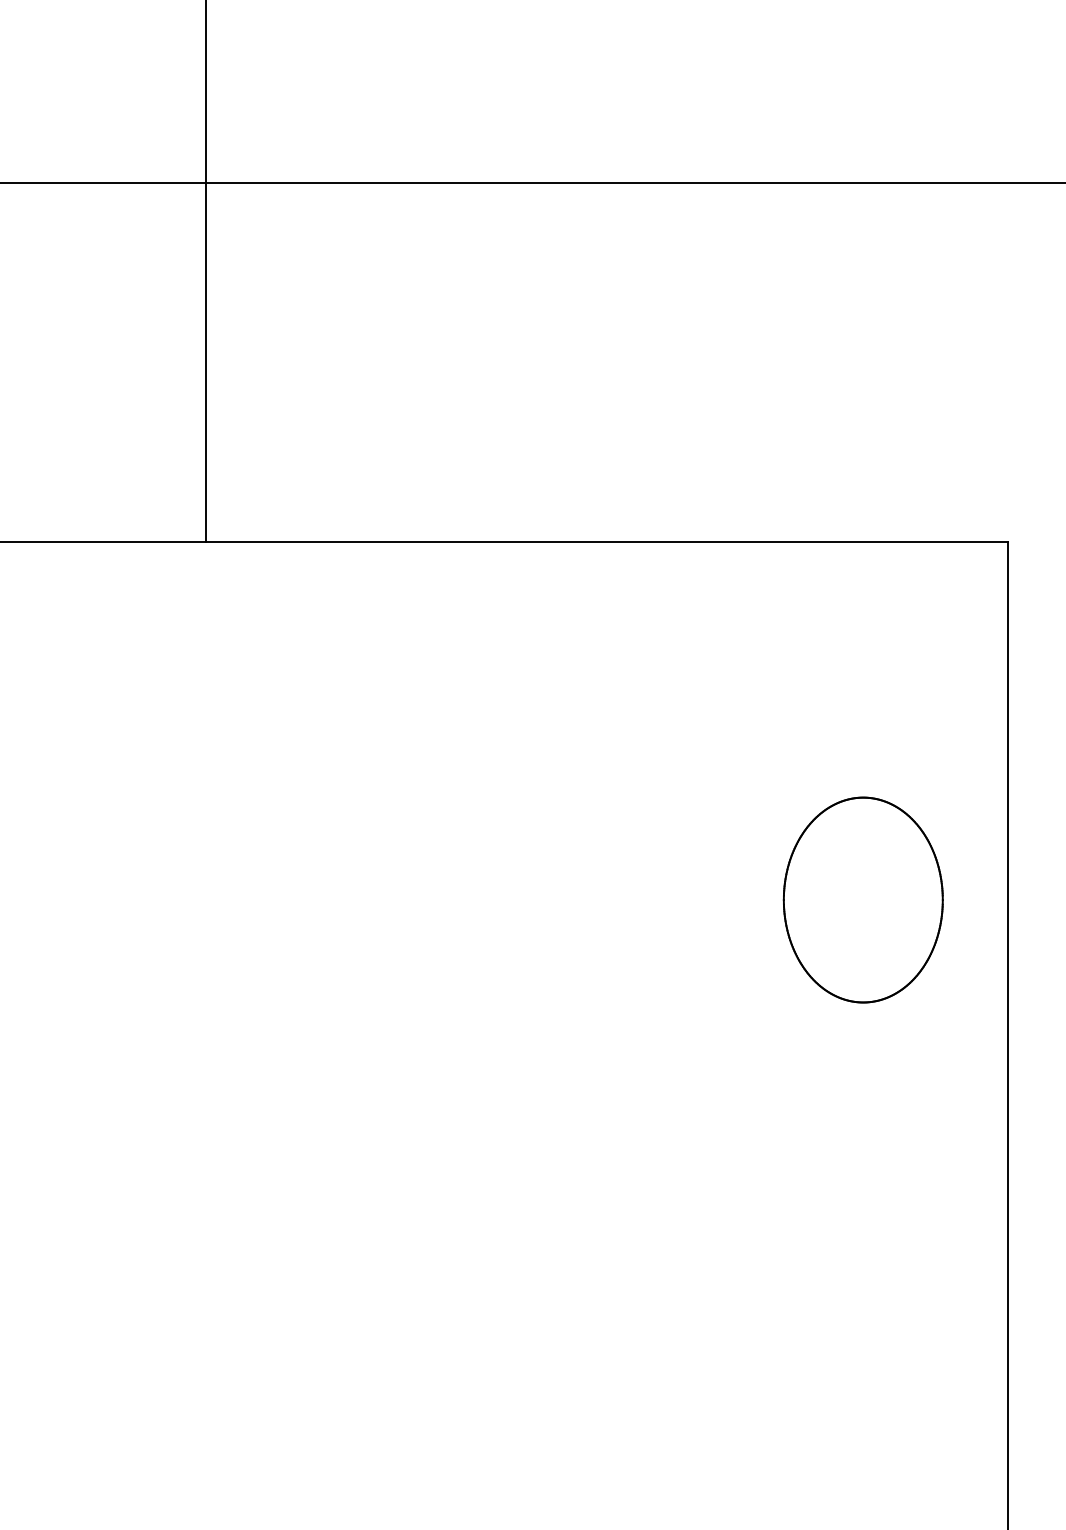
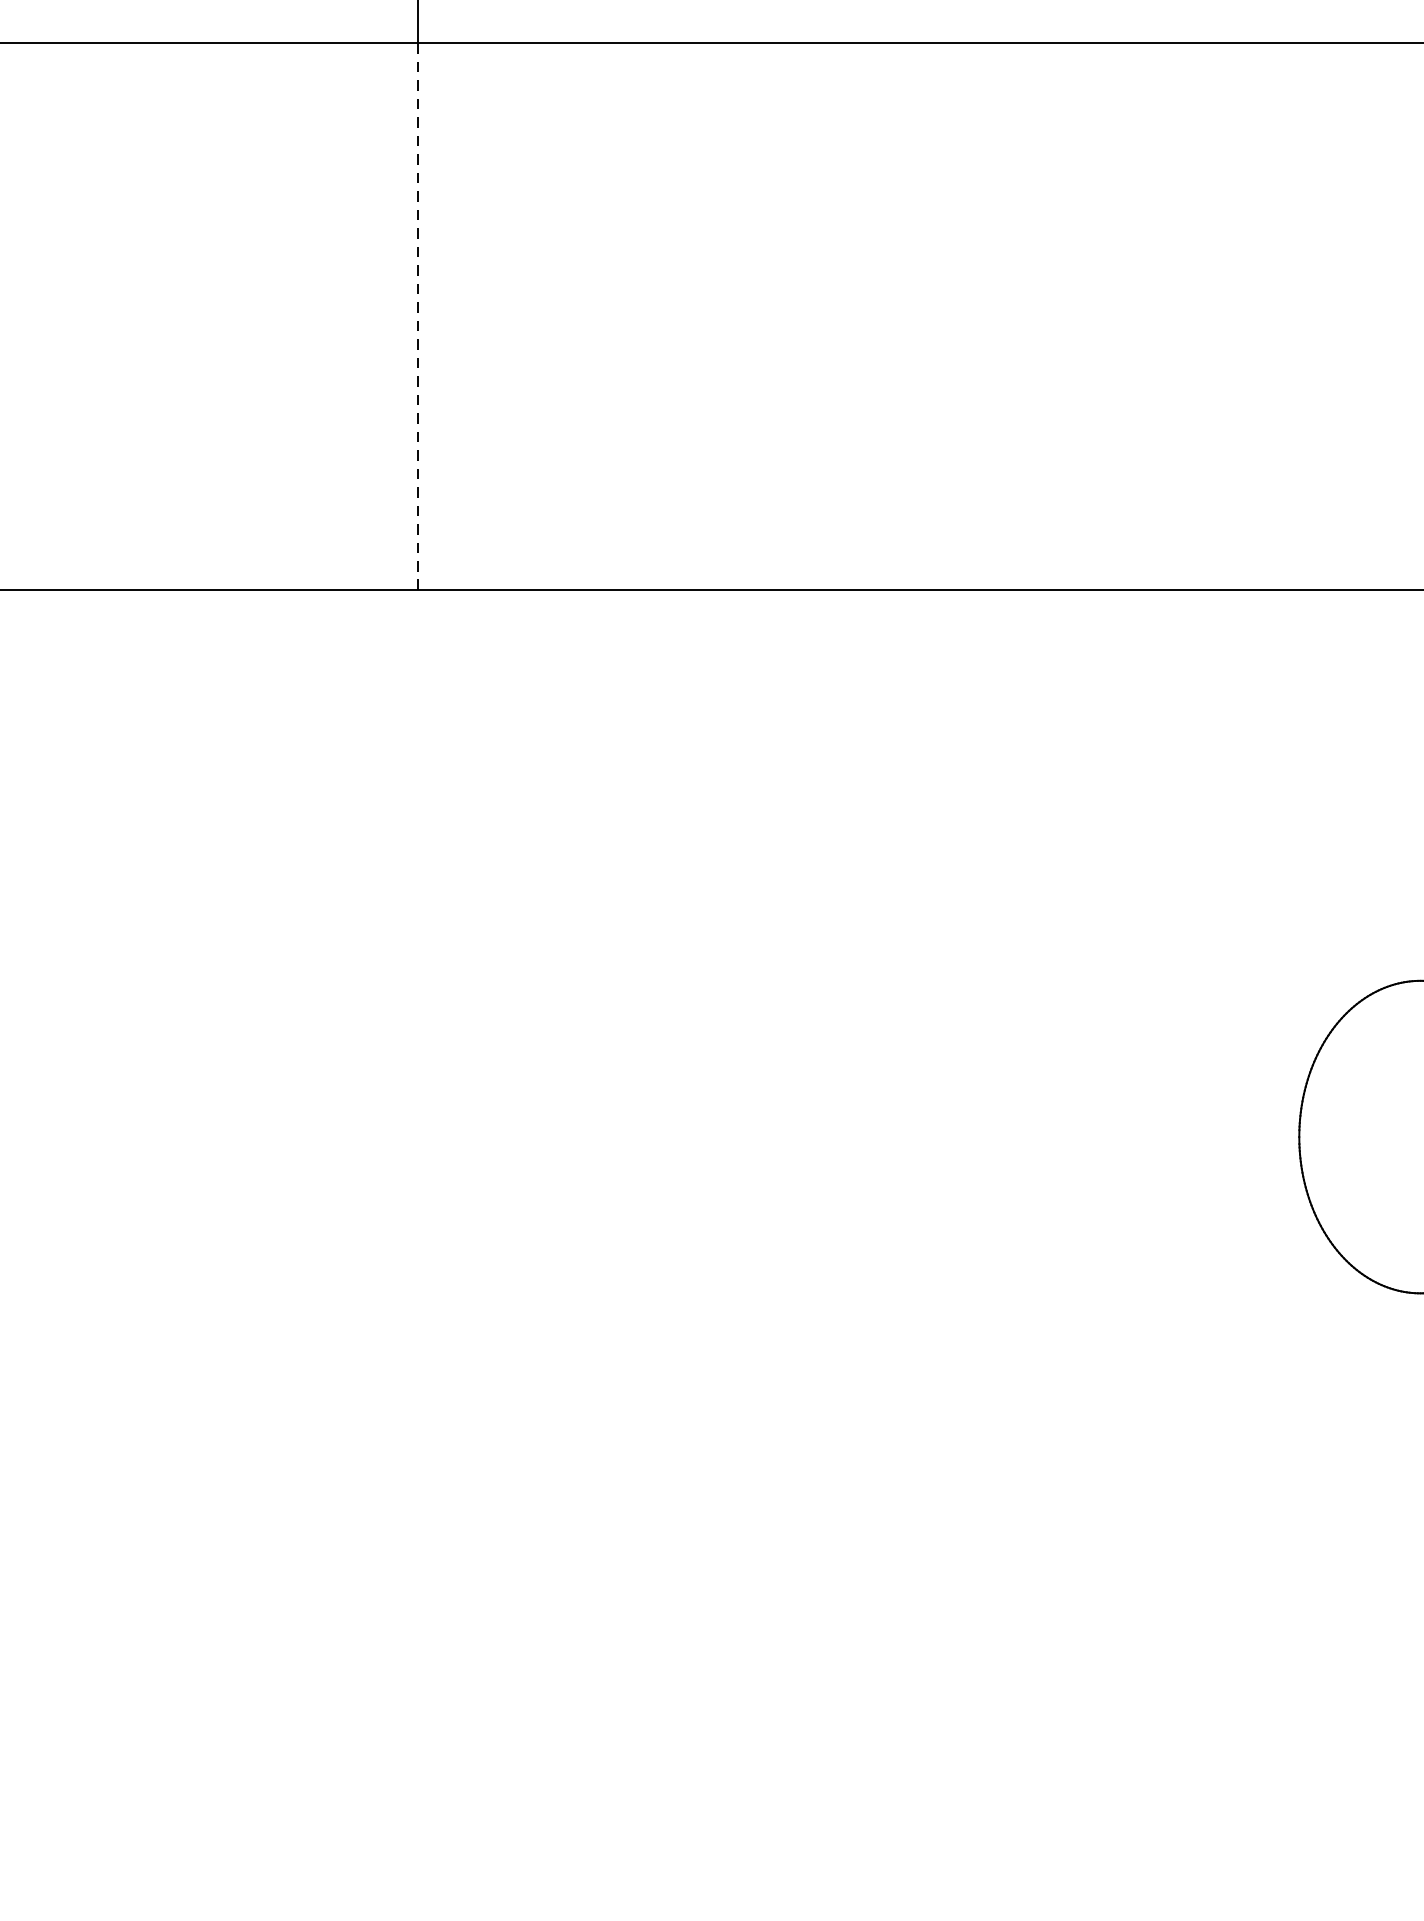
line: (206, 361) -> (418, 315), solid -> dashed

